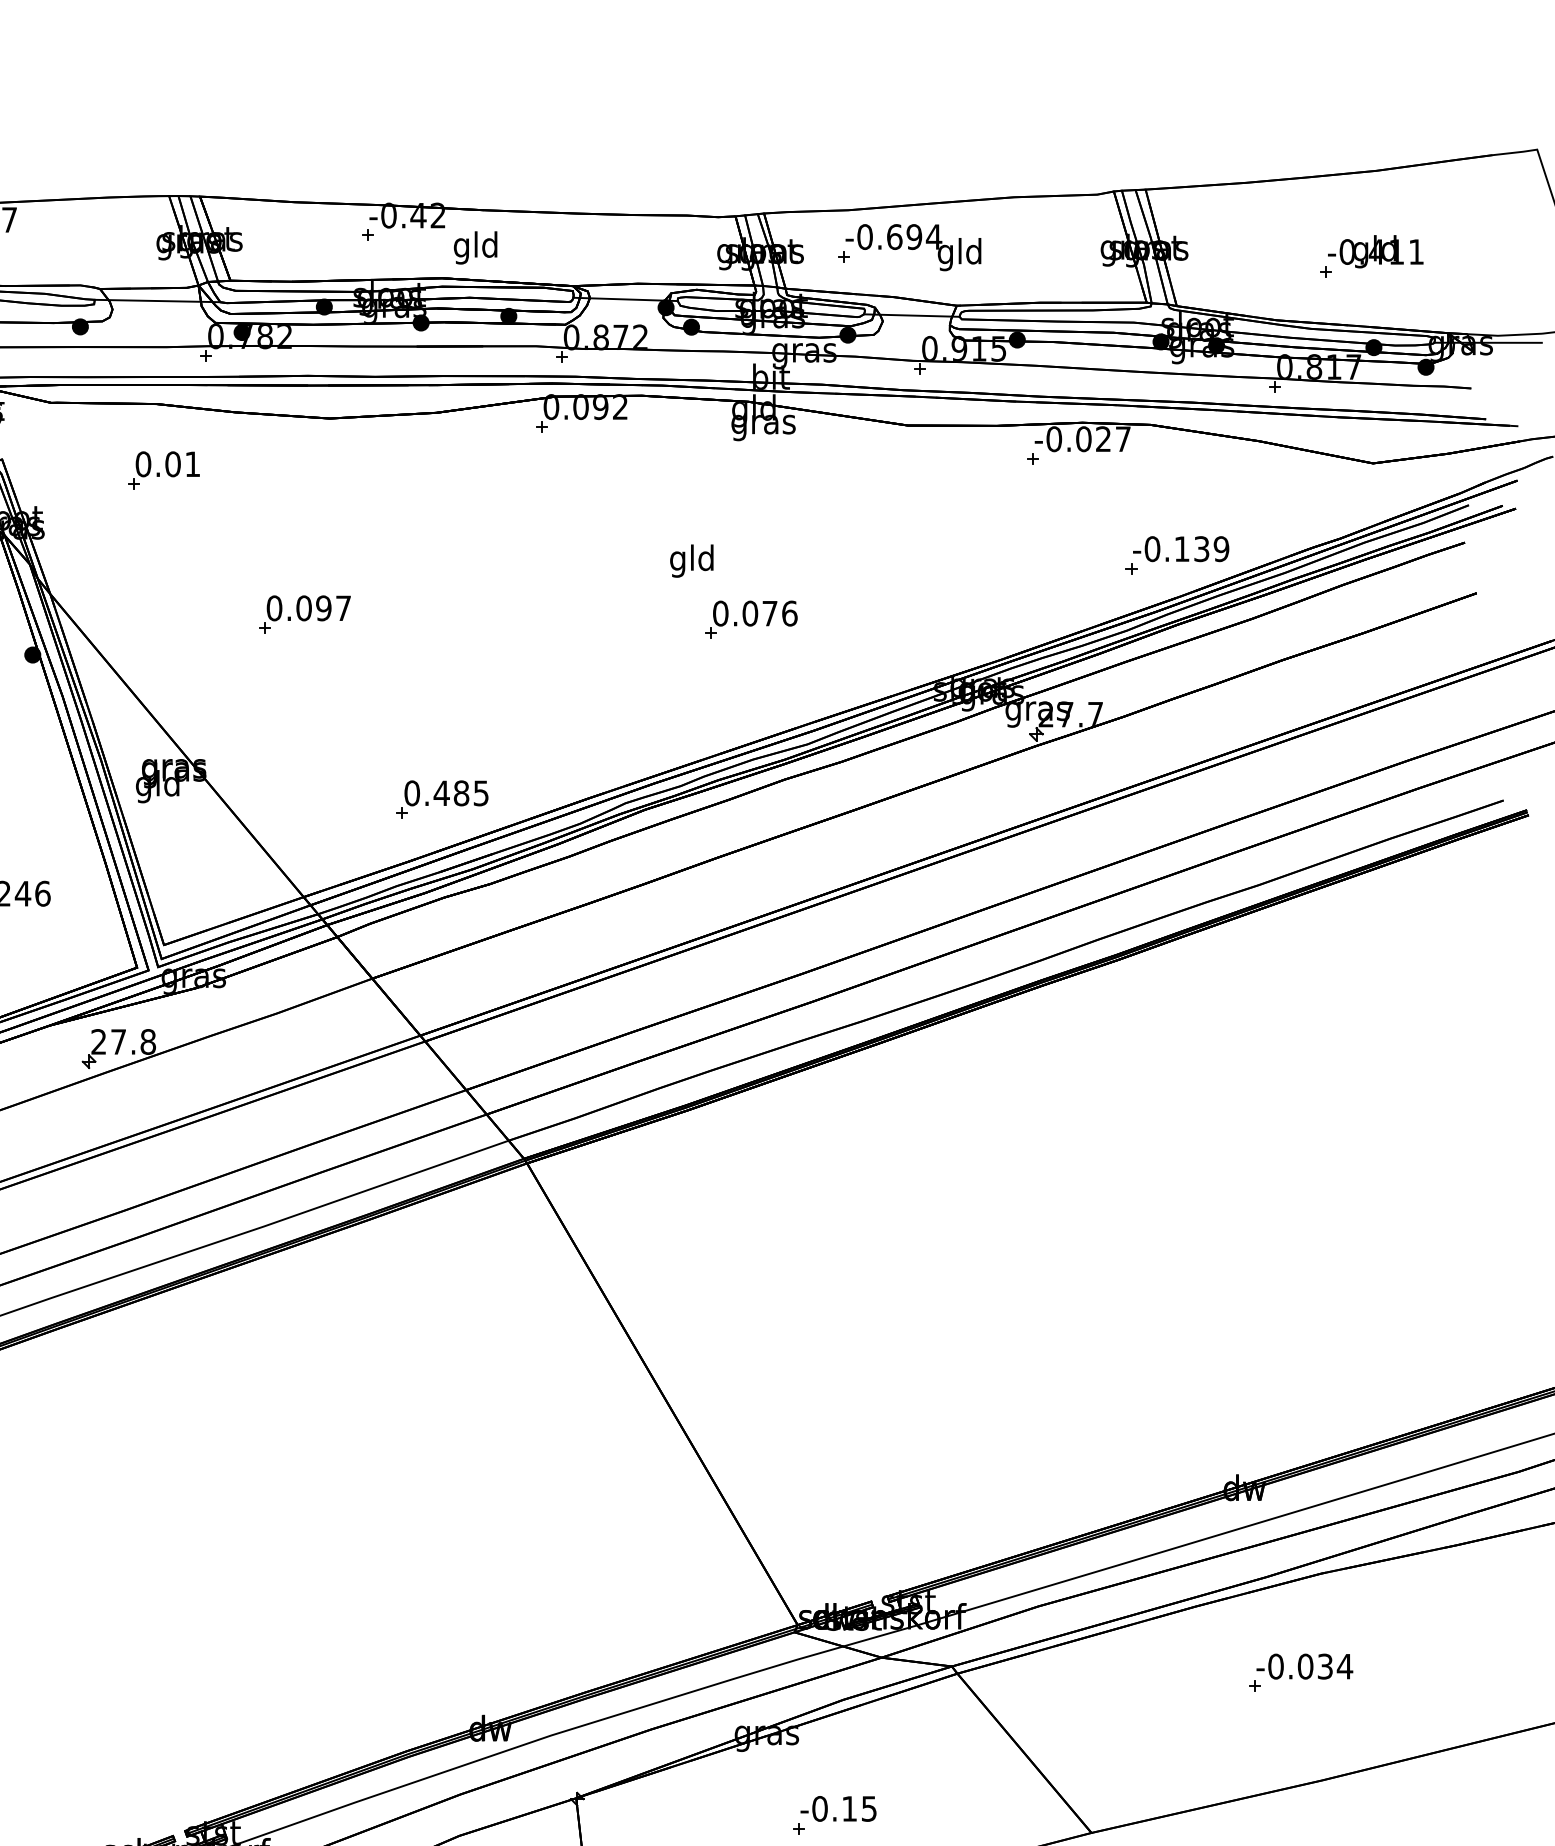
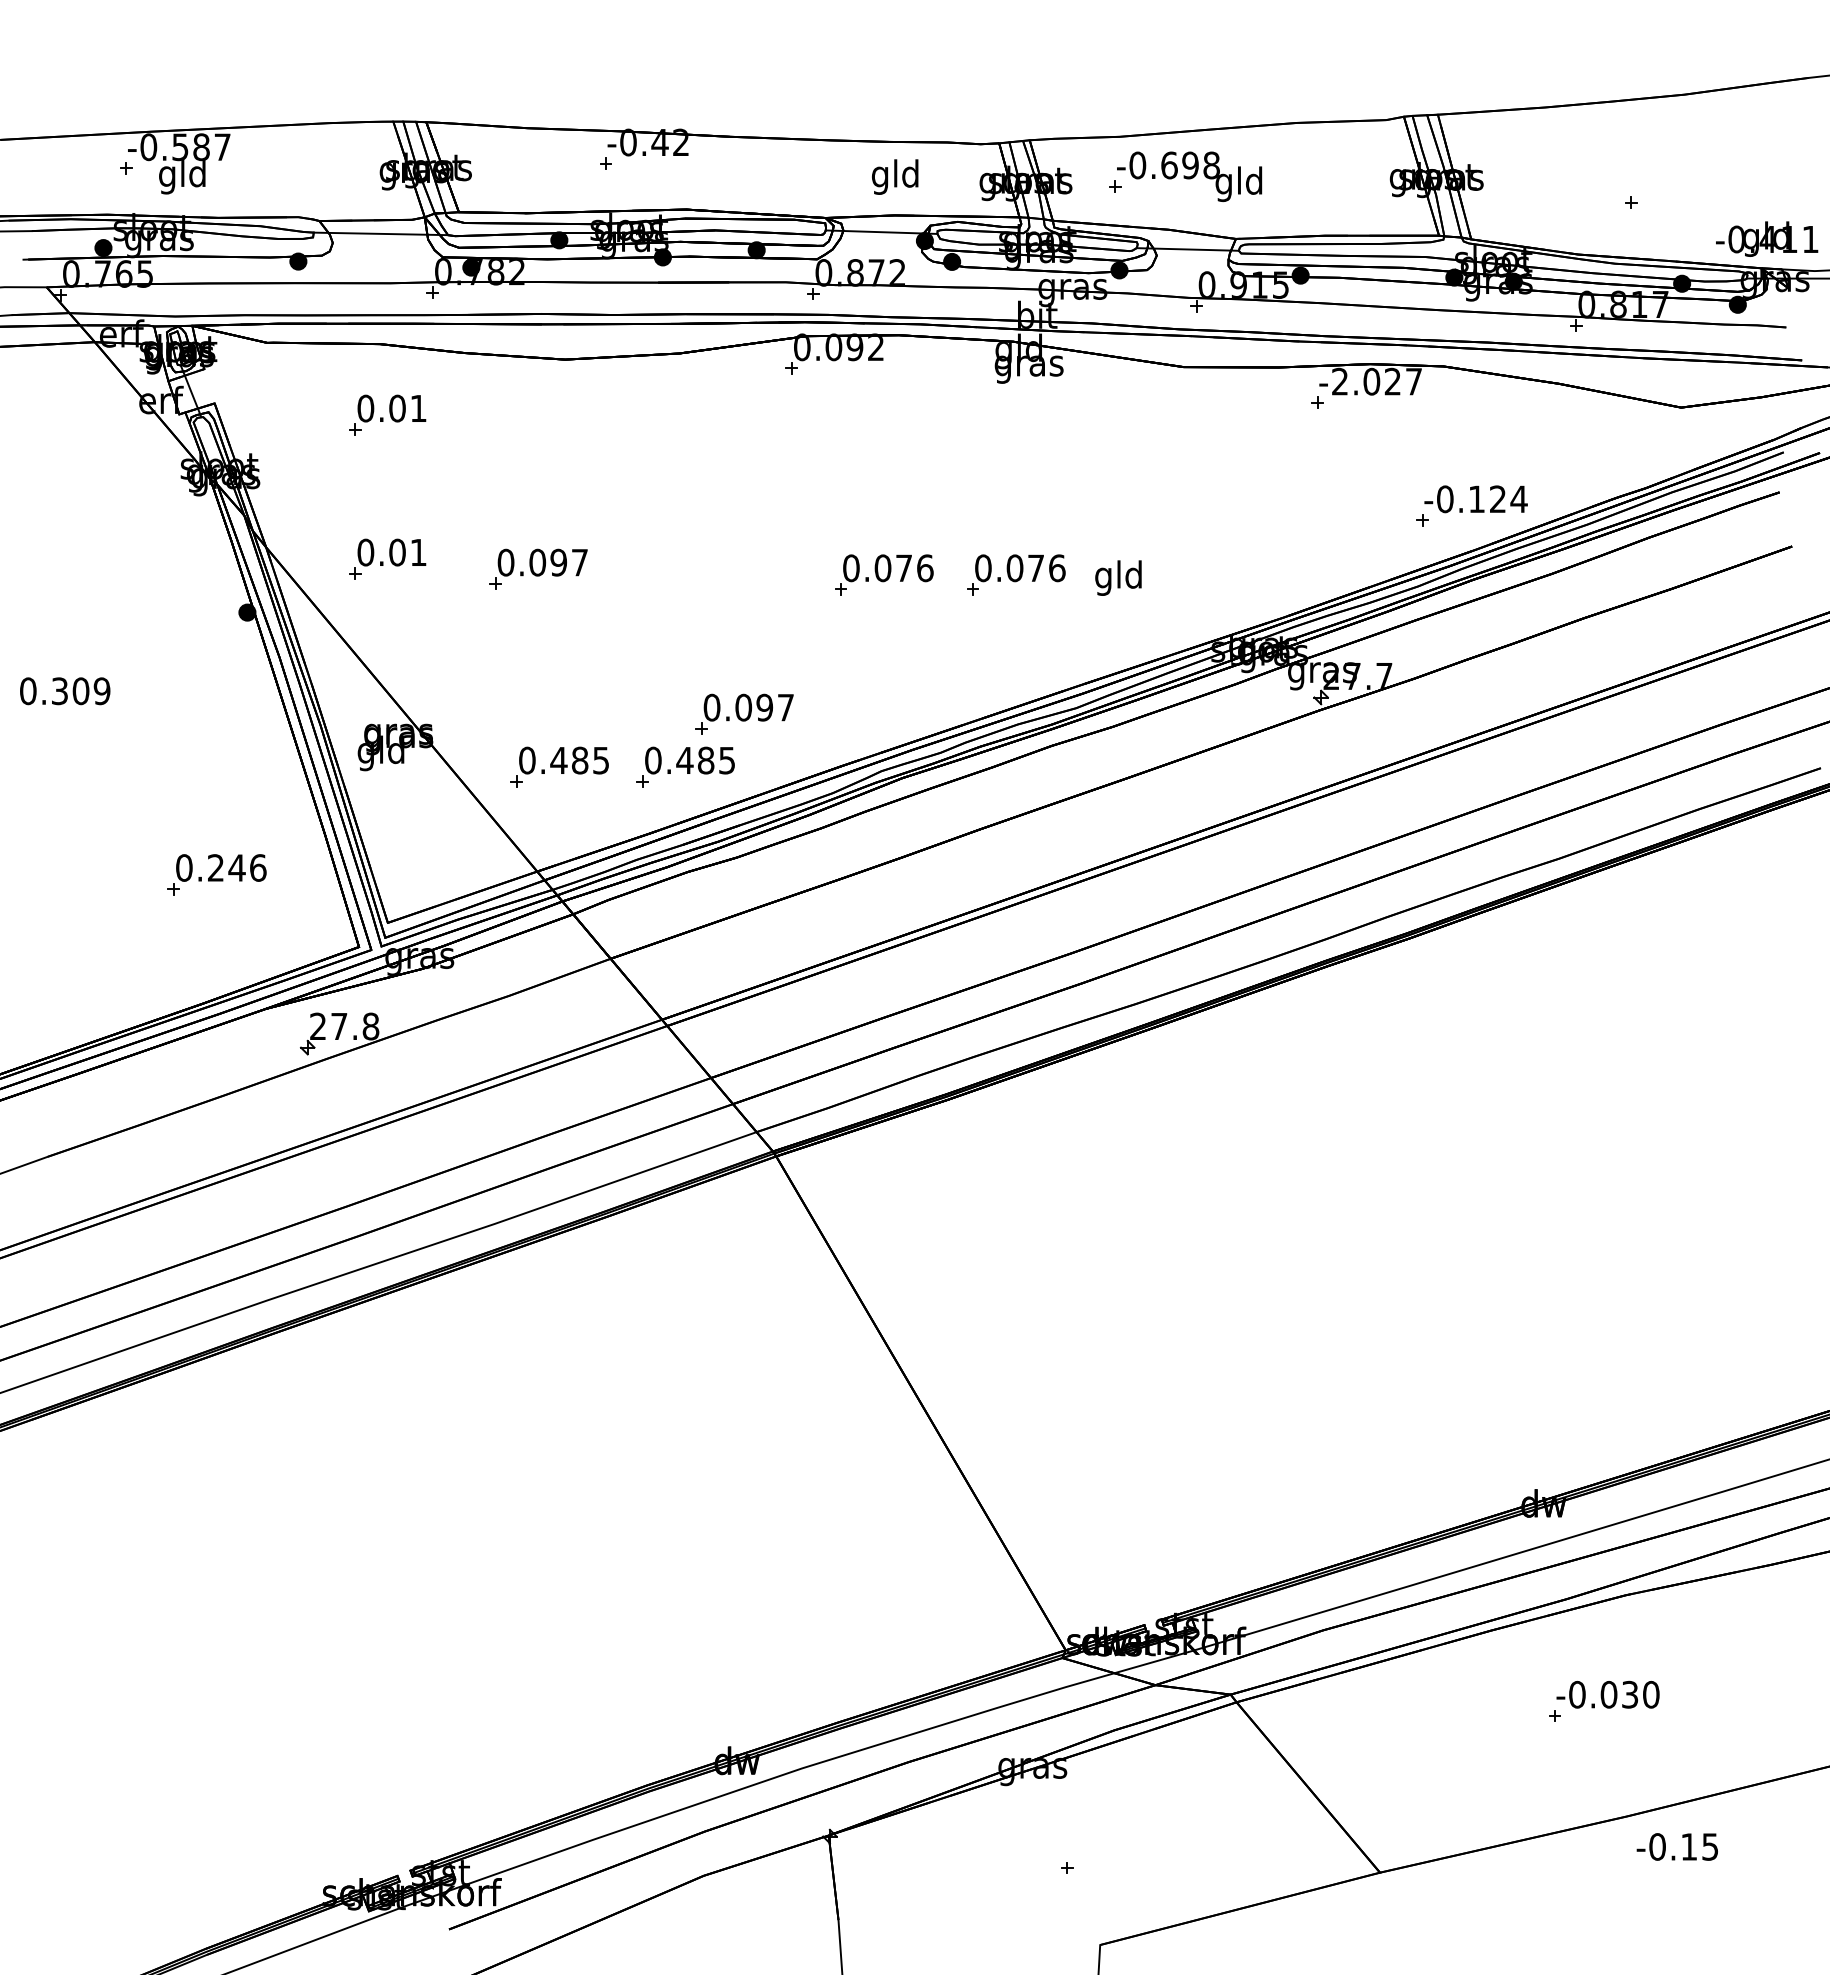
text: (933, 237) -> (1211, 165), -0.694 -> -0.698
text: (475, 247) -> (895, 176), moved
text: (1376, 251) -> (1767, 238), moved
text: (1053, 438) -> (1339, 381), -0.027 -> -2.027
text: (1211, 549) -> (1508, 499), -0.139 -> -0.124
text: (691, 560) -> (1118, 577), moved
part: (163, 604) -> (387, 558), added
part: (628, 619) -> (884, 574), added
part: (497, 749) -> (744, 713), added
part: (324, 798) -> (559, 766), added
text: (1344, 1666) -> (1650, 1694), -0.034 -> -0.030
text: (837, 1808) -> (1676, 1846), moved

